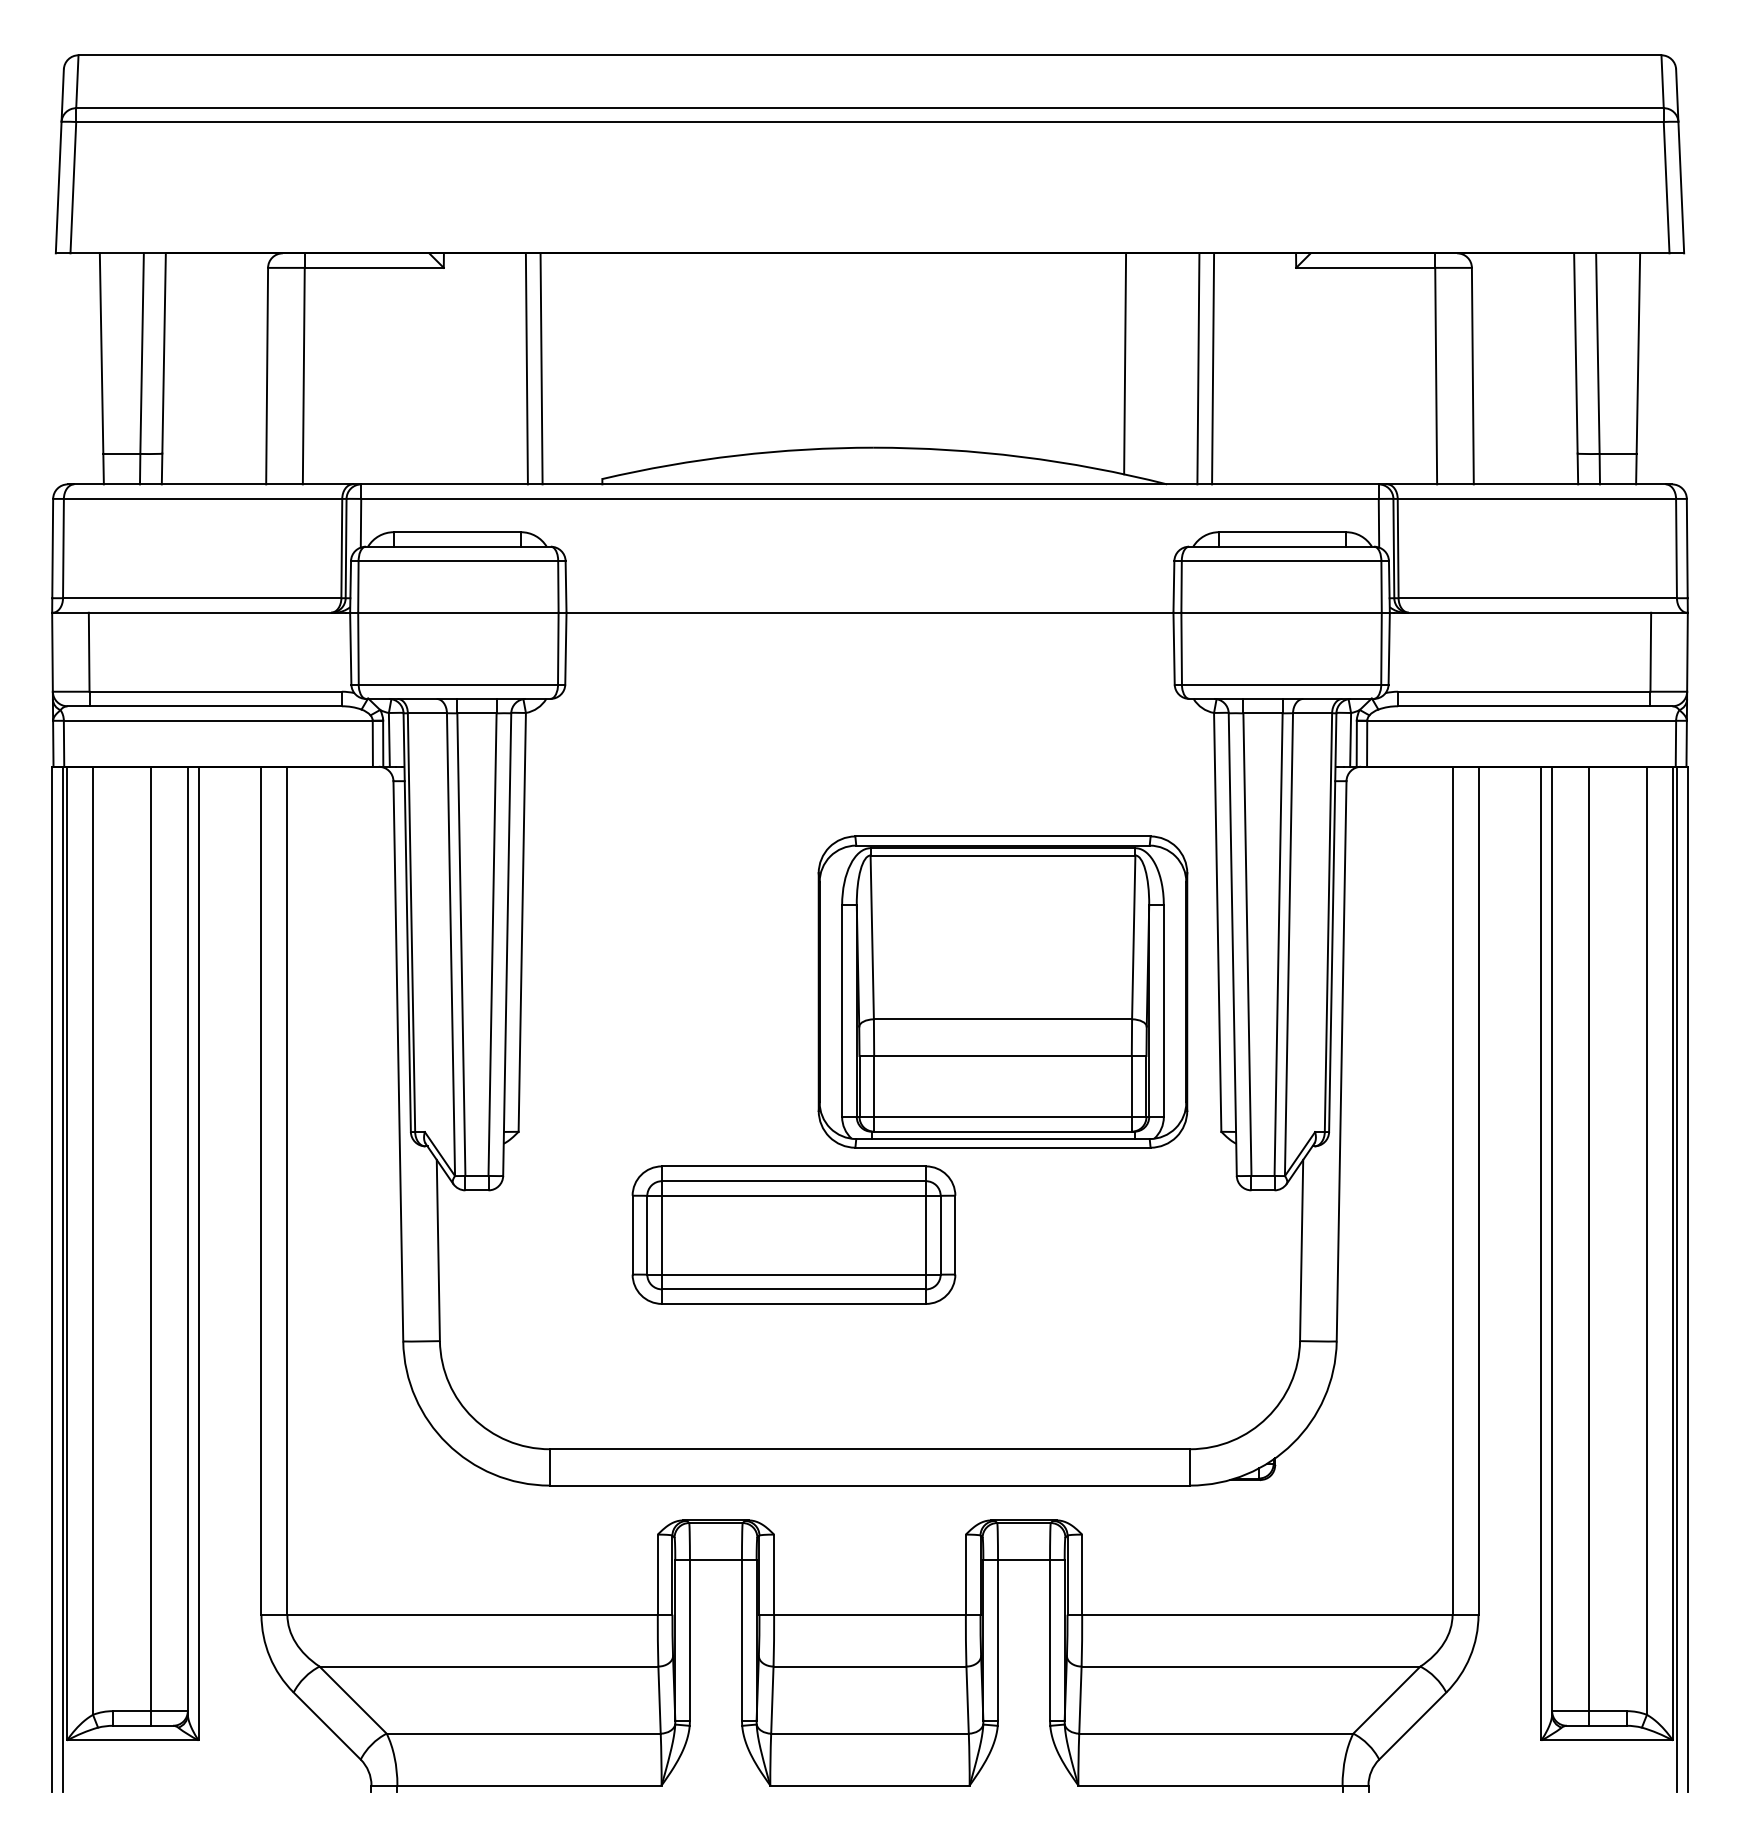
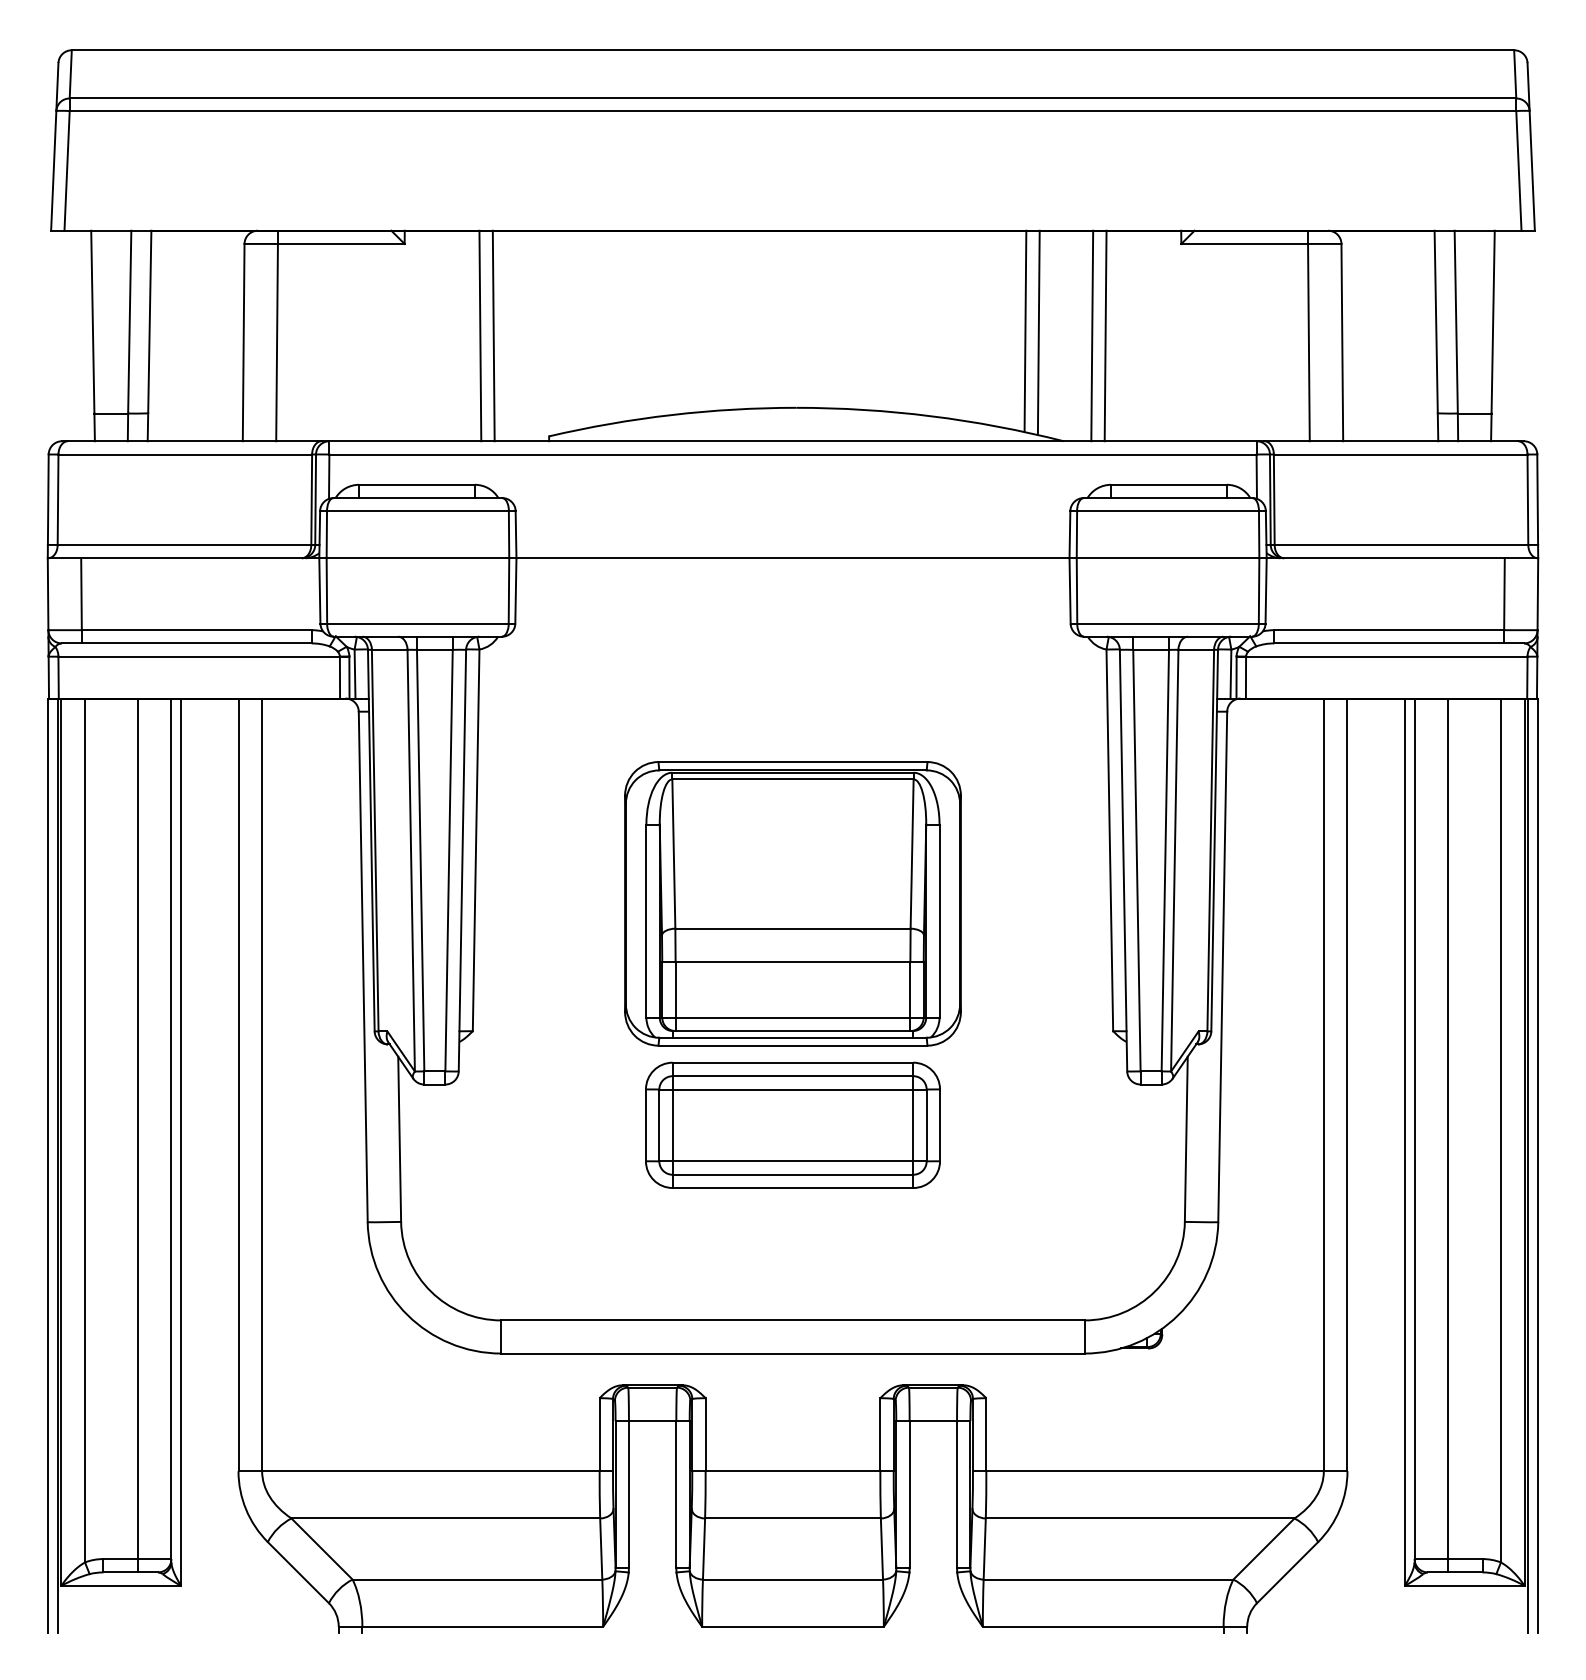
line: (1139, 365) -> (1038, 332), added
part: (1002, 991) -> (792, 903), moved
part: (793, 1234) -> (792, 1124), moved

